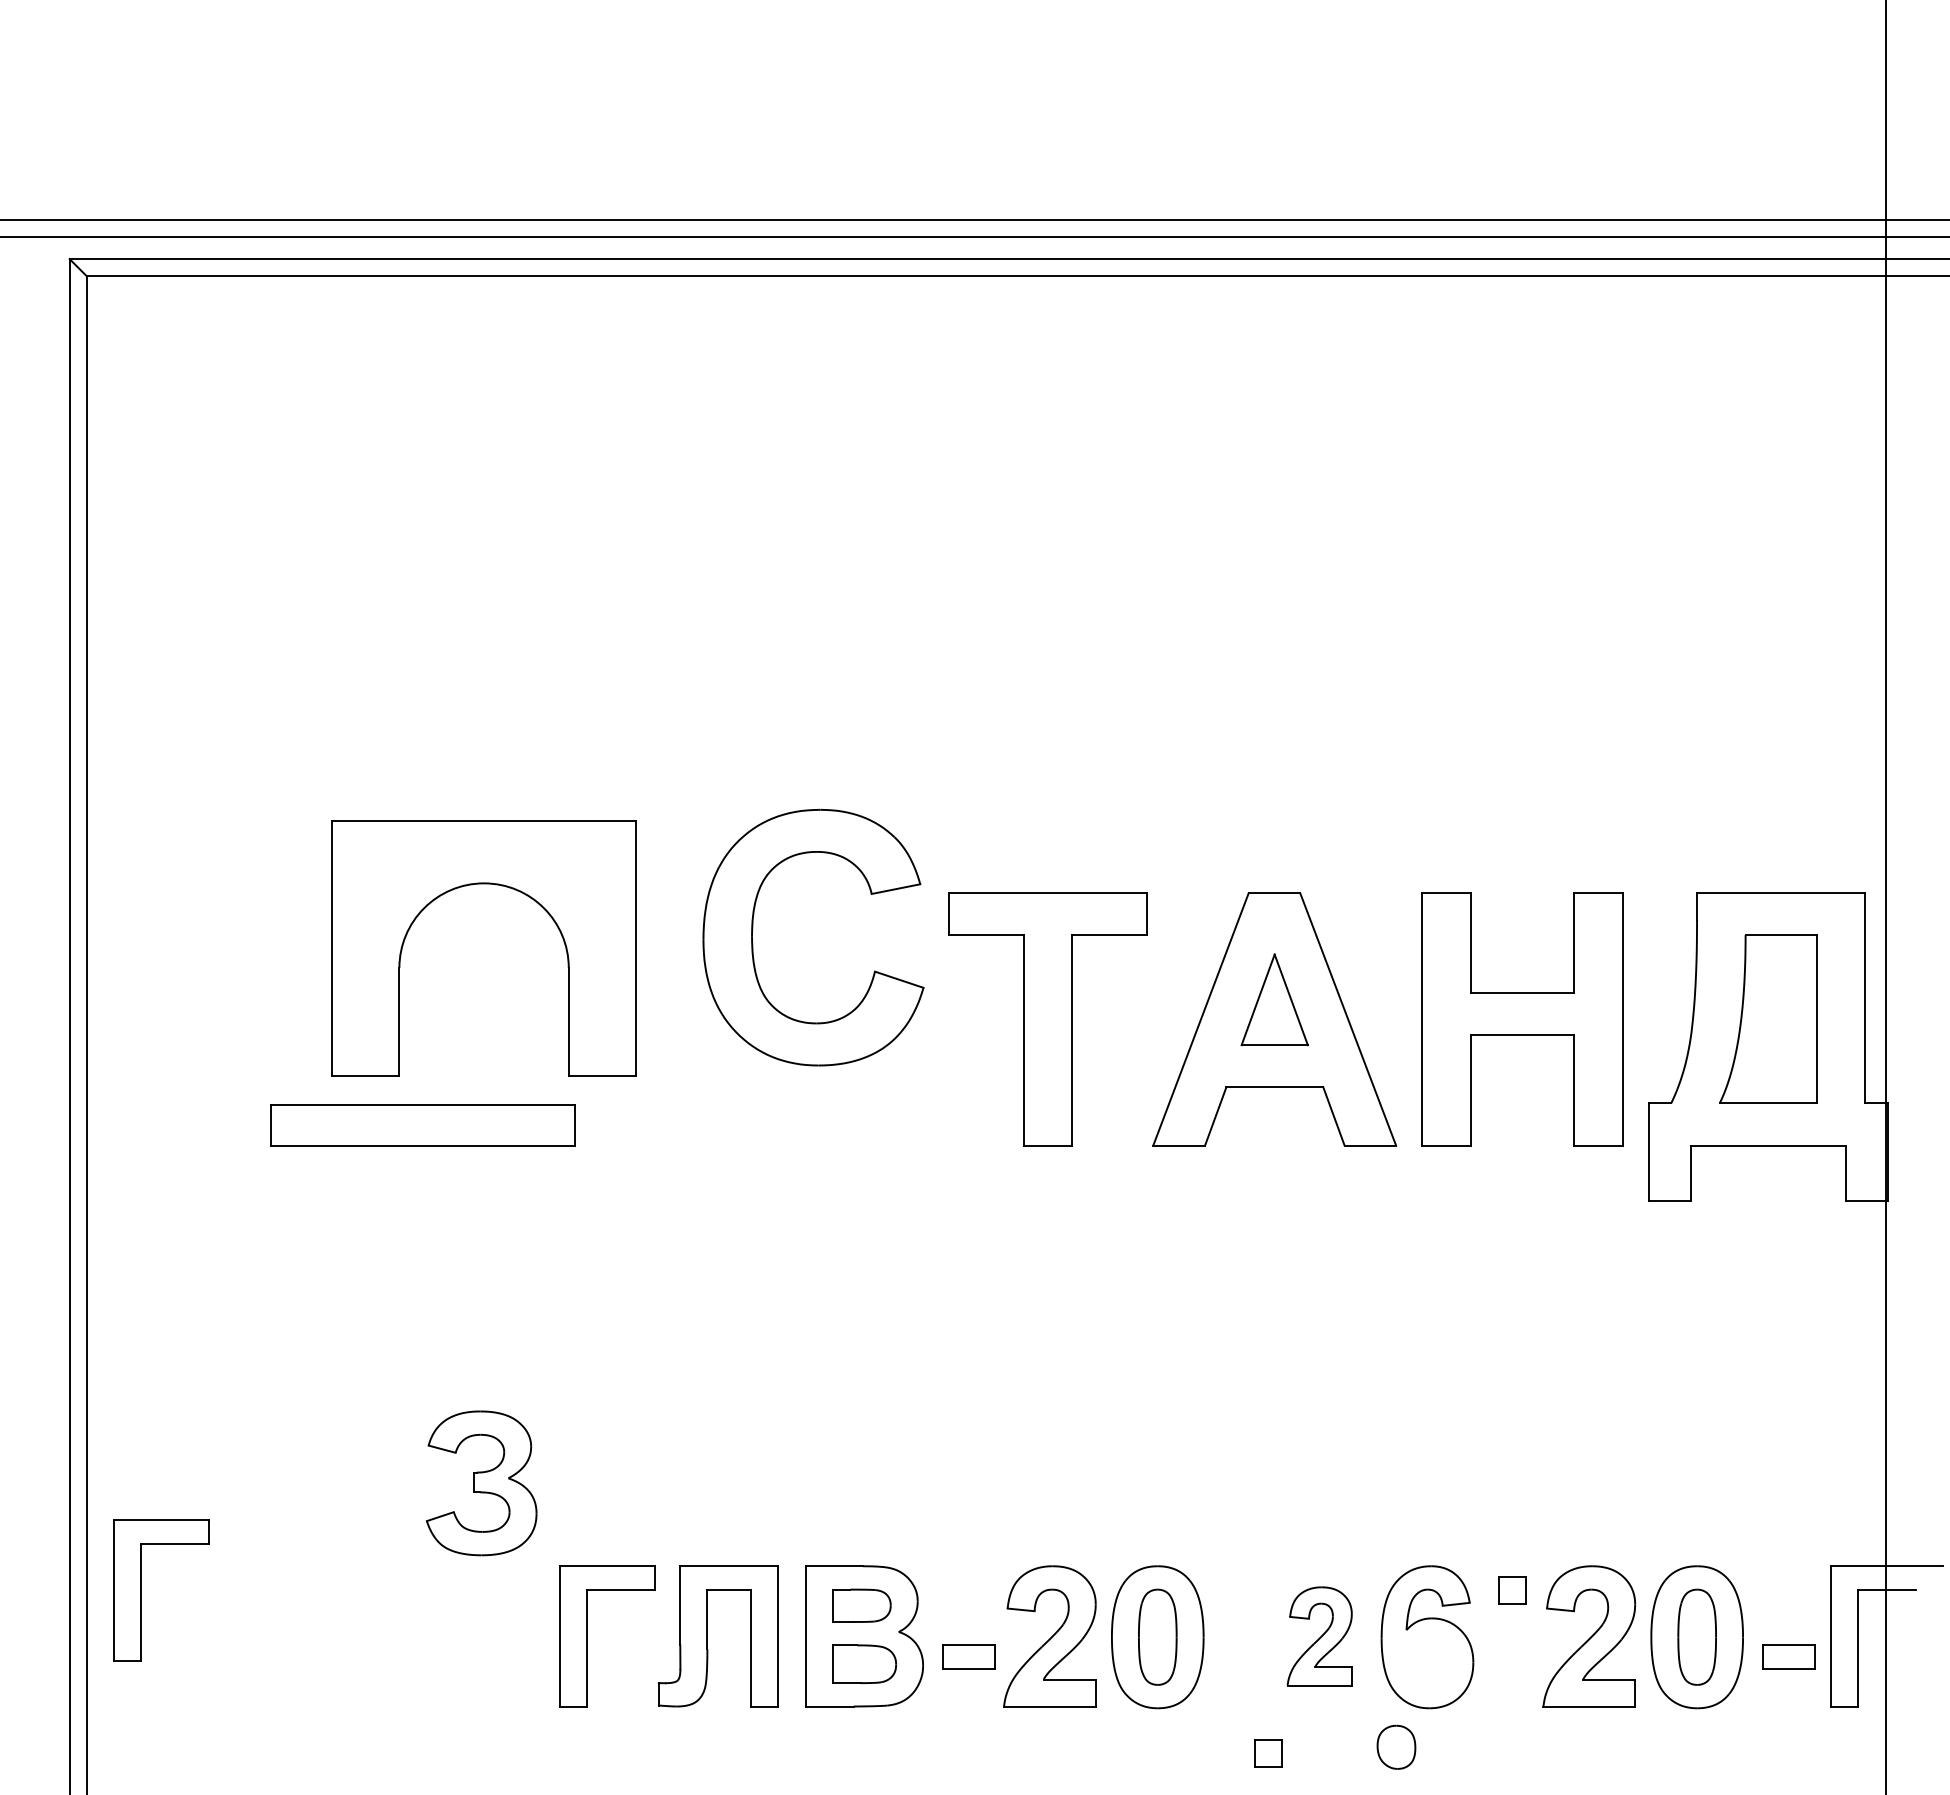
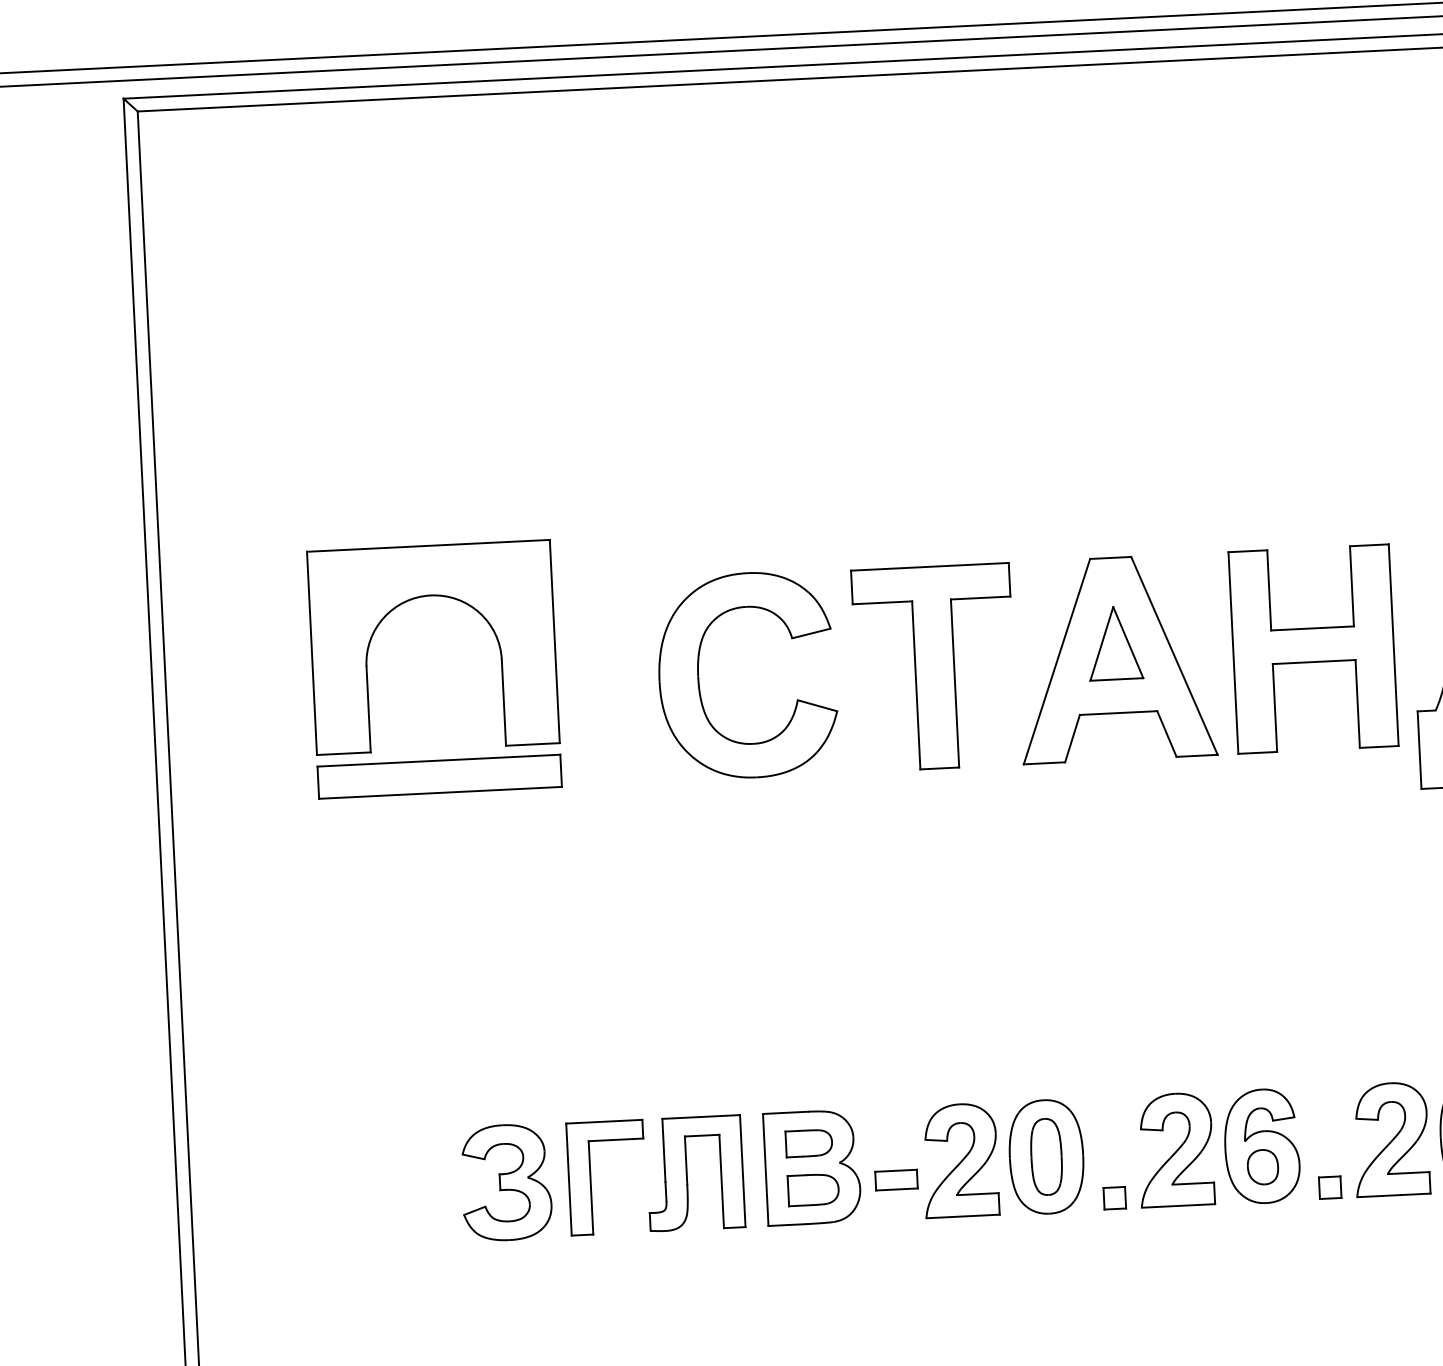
part: (472, 885) -> (421, 597), moved
part: (753, 943) -> (699, 682), moved
part: (481, 1483) -> (506, 1182), moved
part: (141, 1590) -> (232, 1159), removed
part: (1512, 1590) -> (1330, 1188), moved
part: (1319, 1636) -> (1175, 1150), size x1.43
part: (1396, 1746) -> (1262, 1166), moved
part: (1268, 1753) -> (1114, 1198), moved

